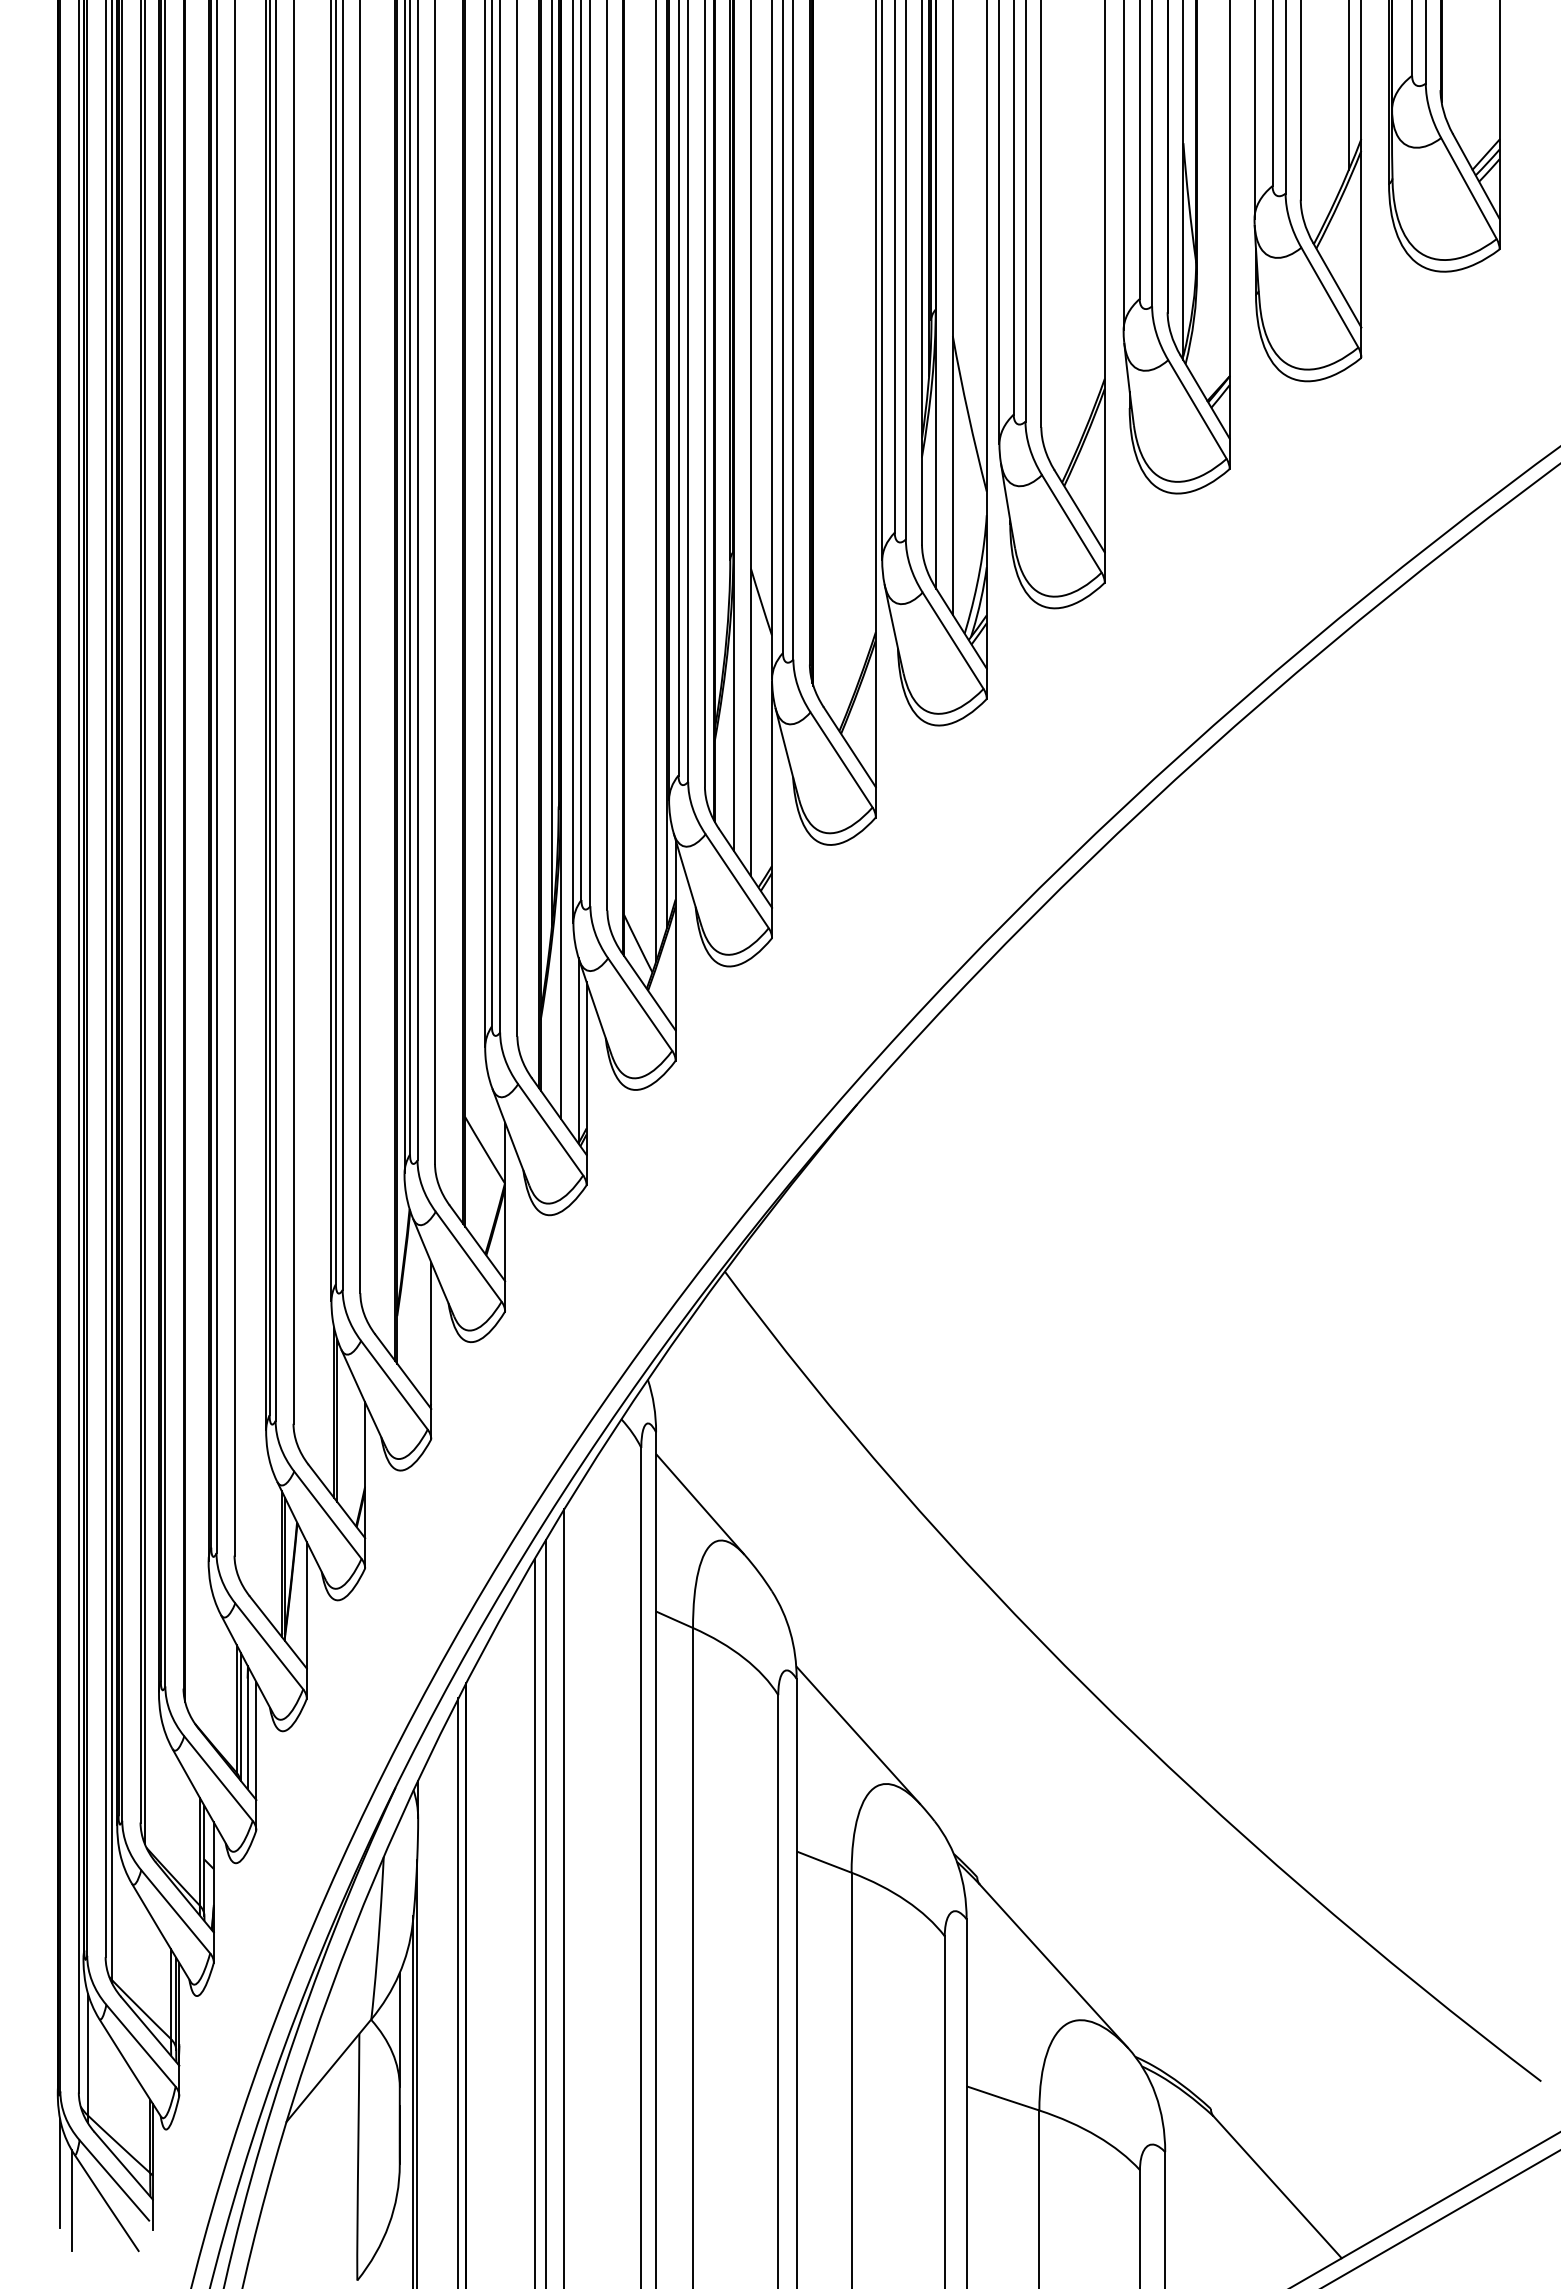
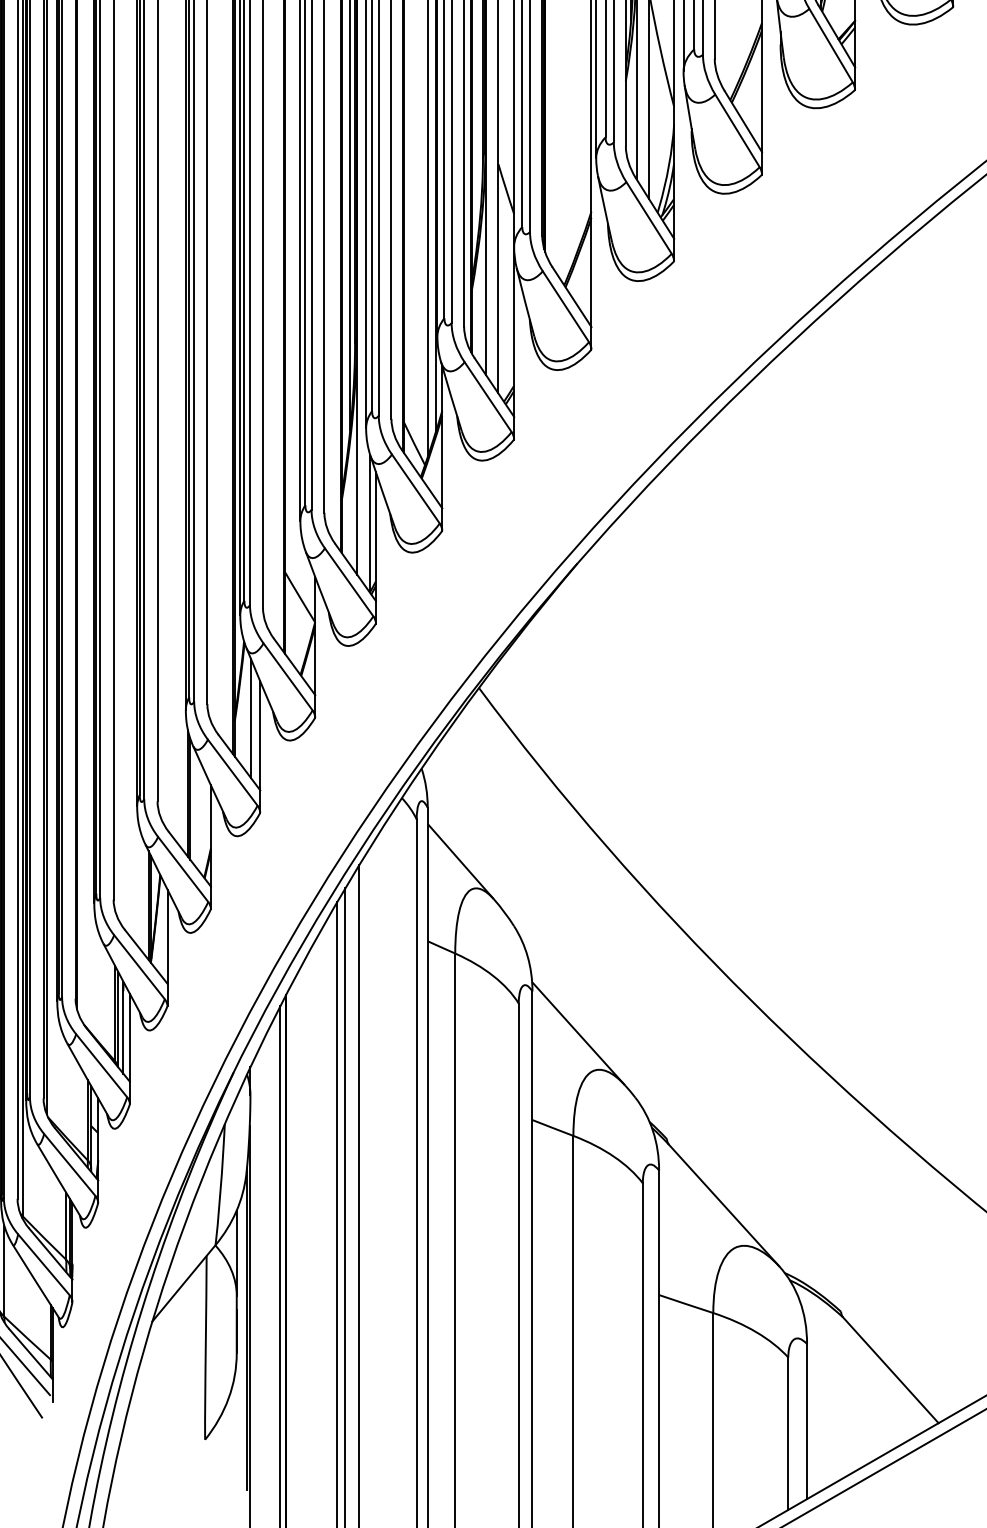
line: (419, 1312) -> (251, 718), added

